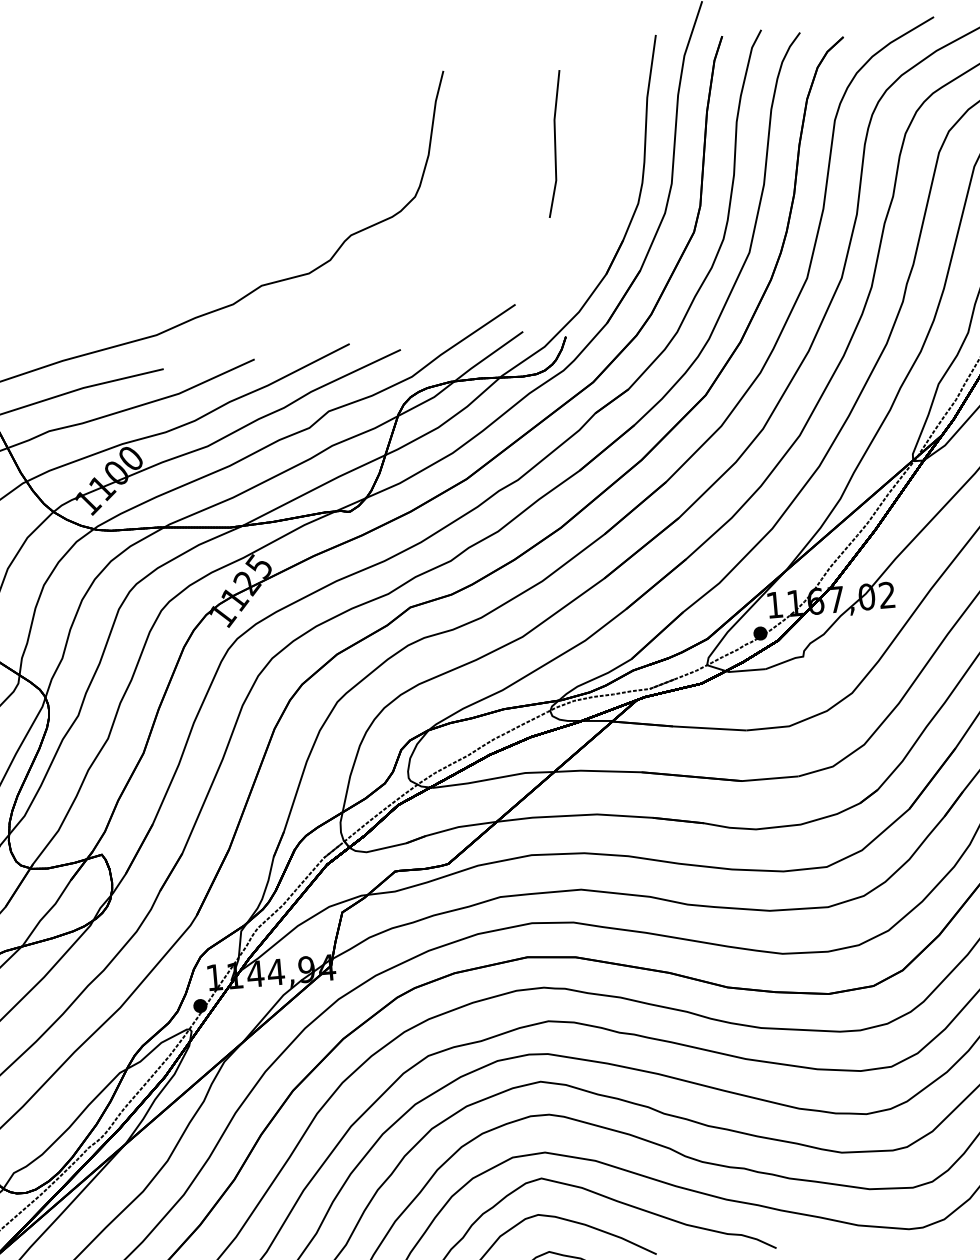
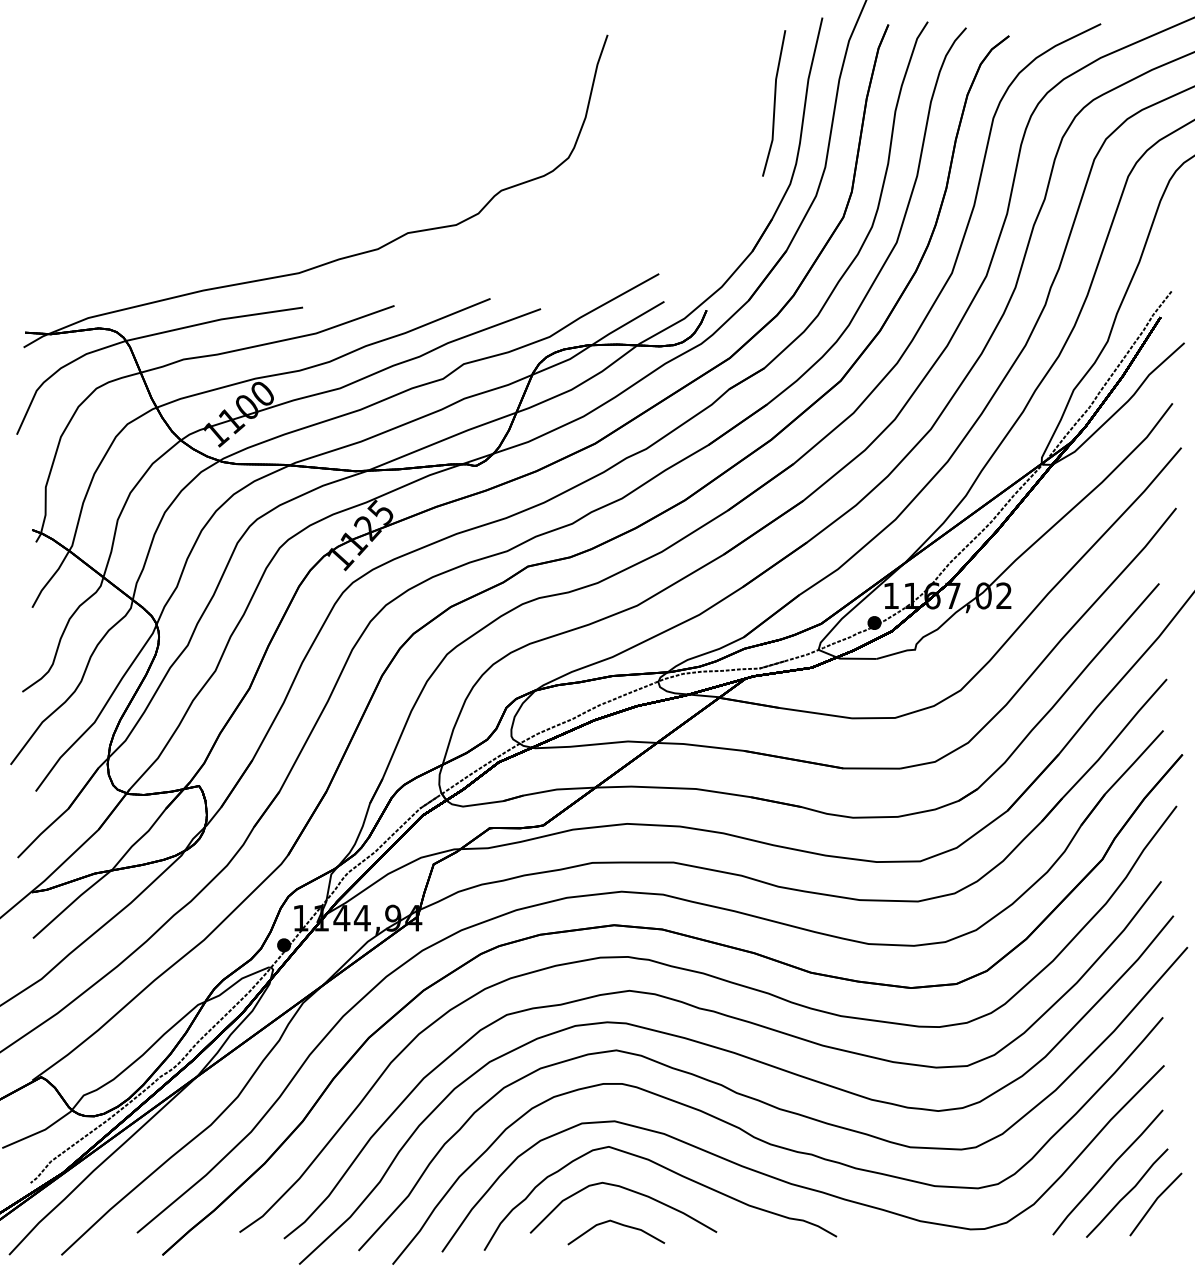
line: (555, 144) -> (774, 103), moved

